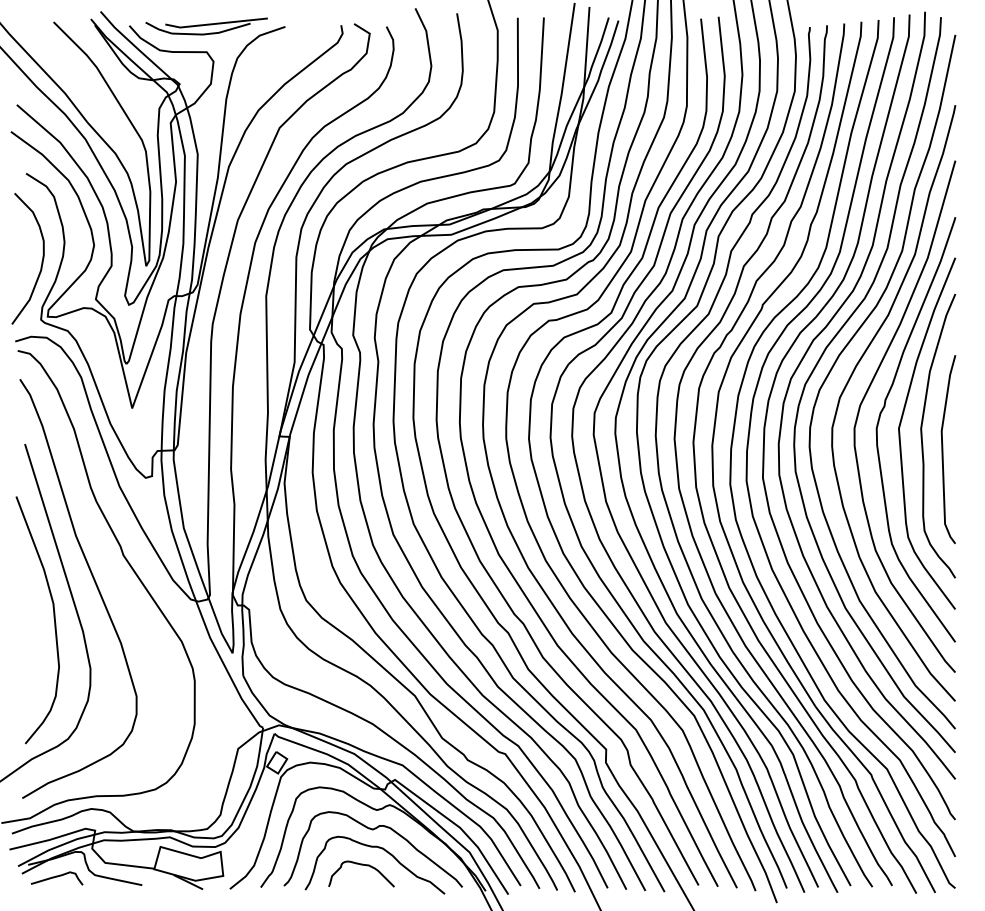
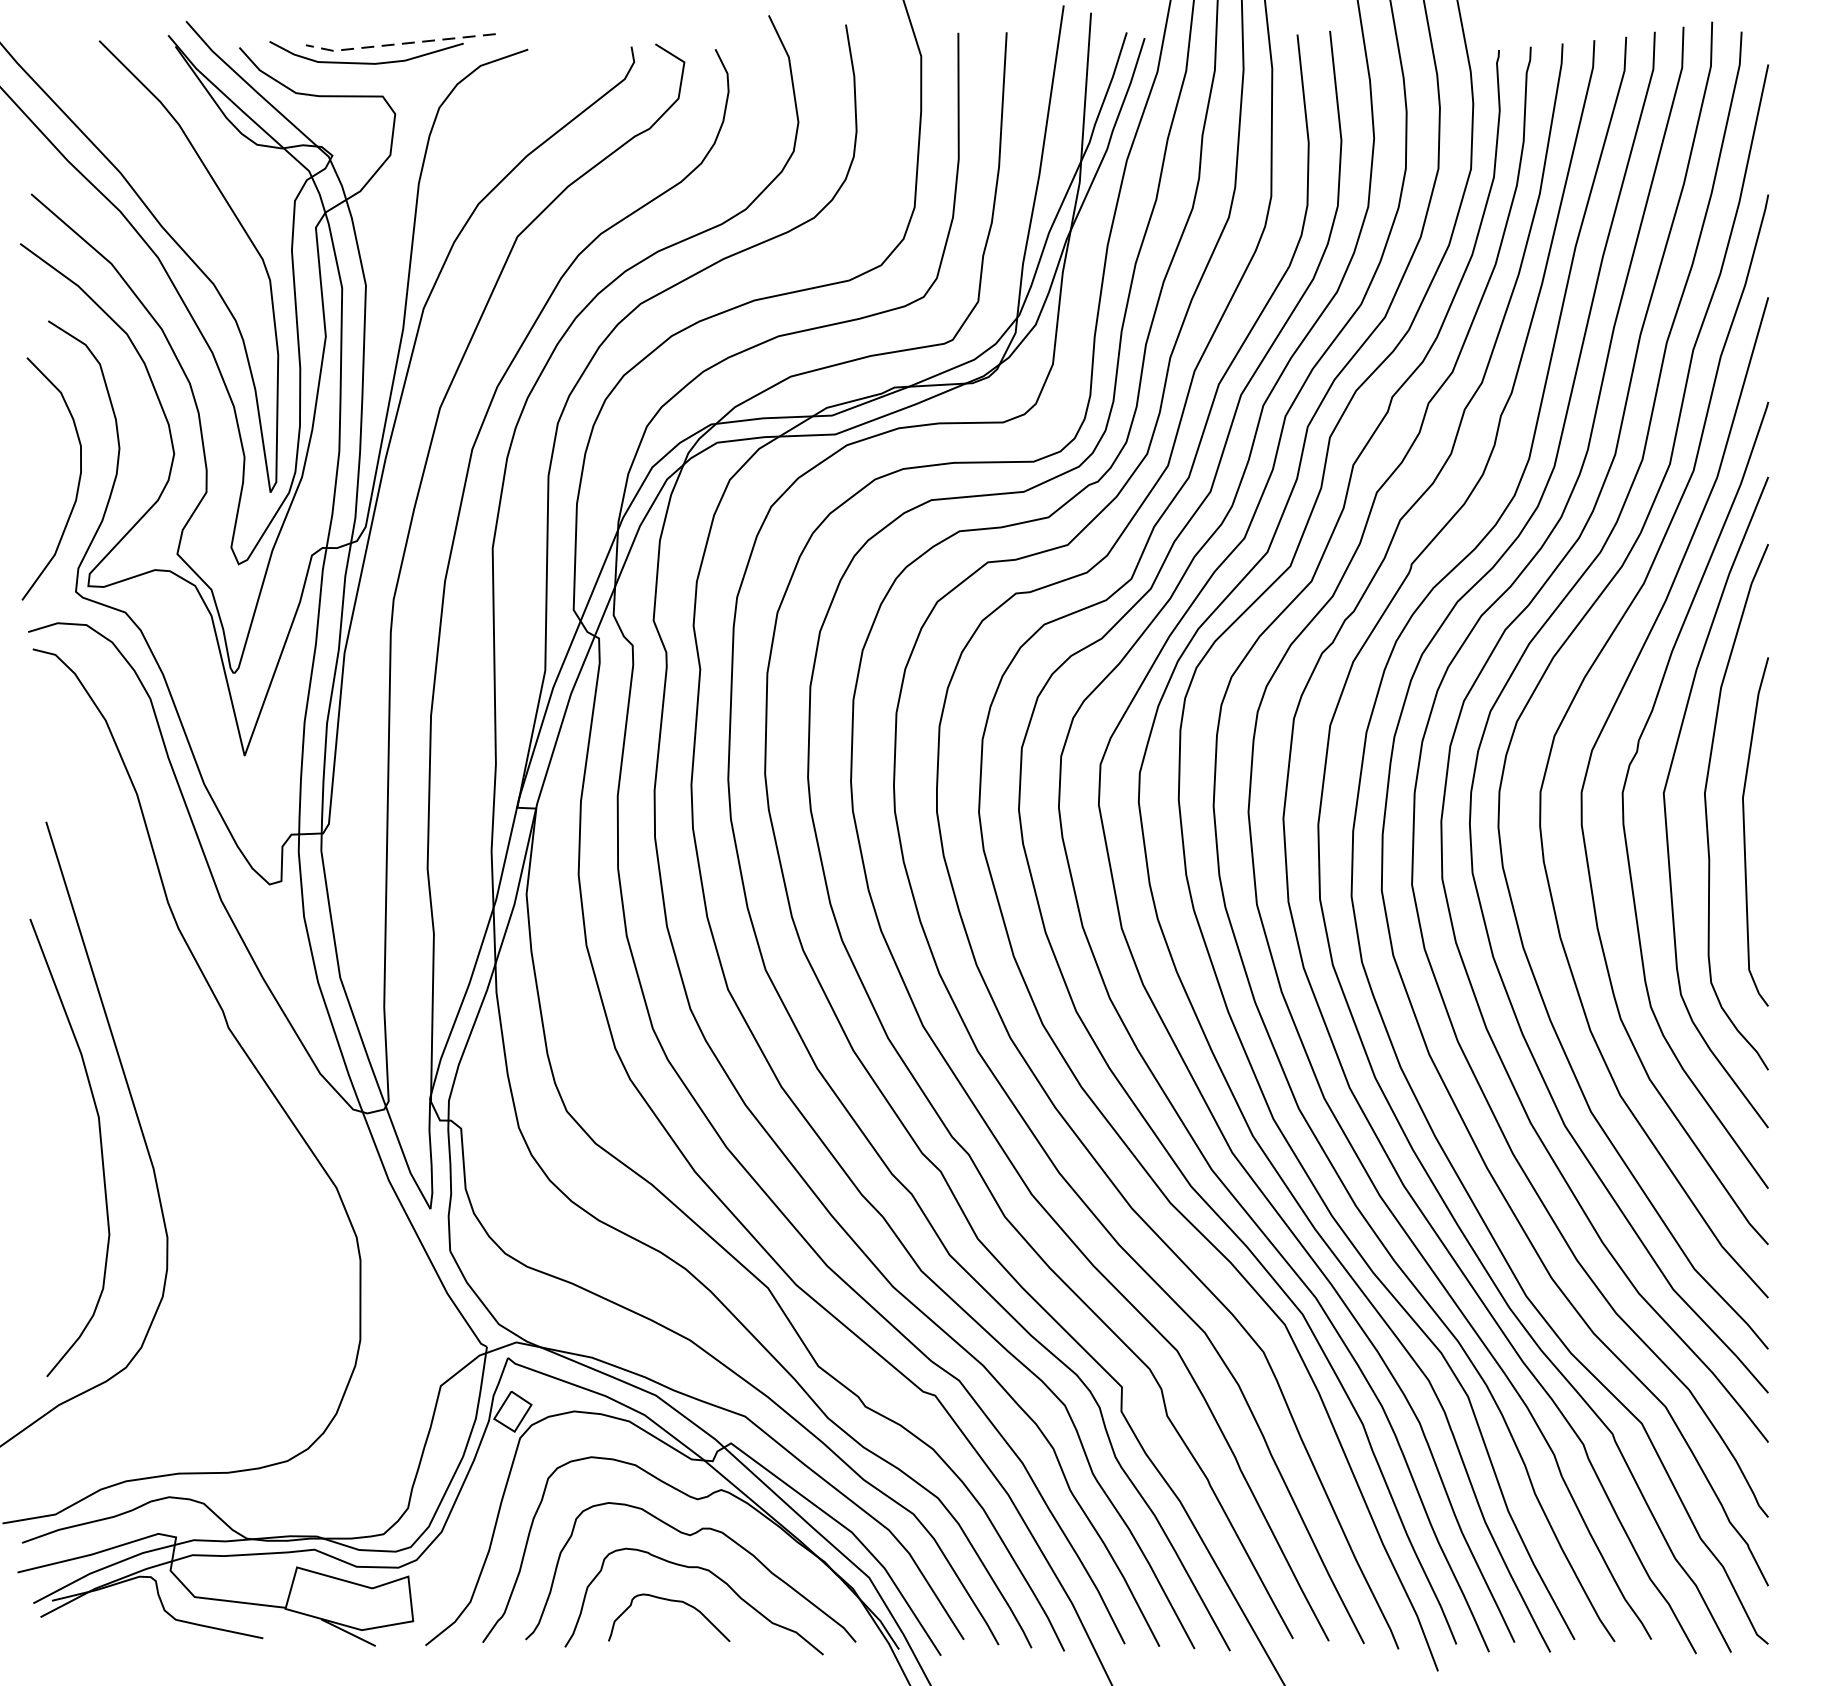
line: (215, 23) -> (398, 43), solid -> dashed
curve: (93, 580) -> (172, 1074), removed
curve: (56, 877) -> (104, 1624), removed

